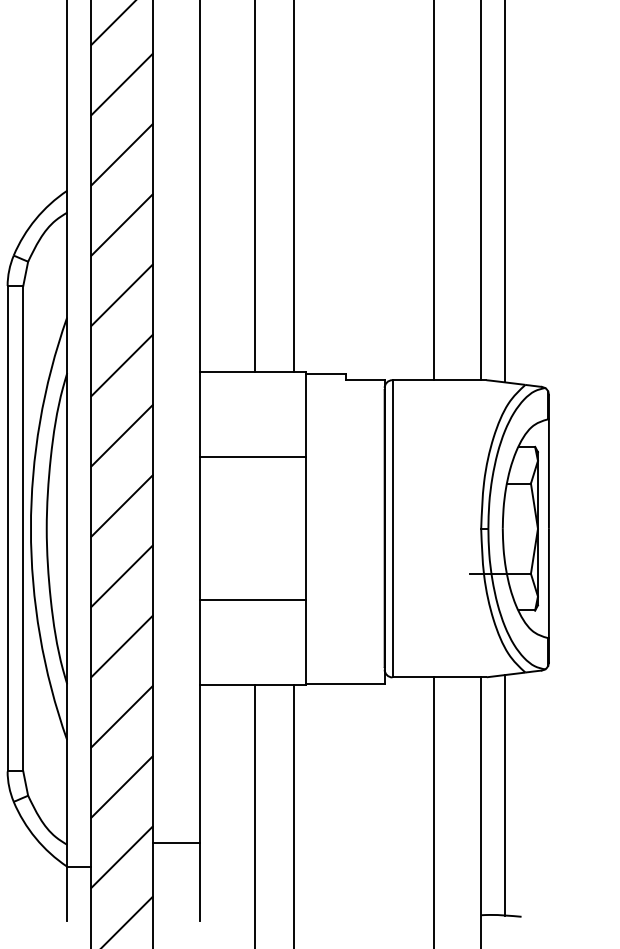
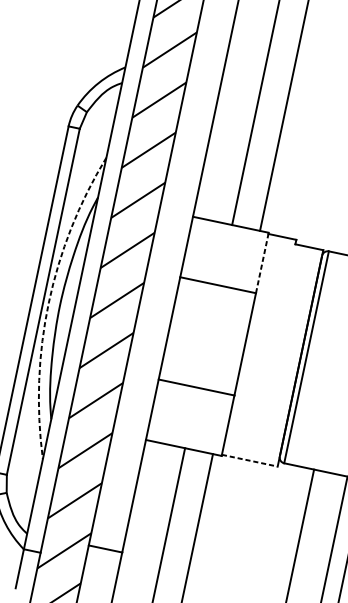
line: (306, 414) -> (262, 262), solid -> dashed
arc: (30, 528) -> (48, 302), solid -> dashed
line: (346, 683) -> (250, 460), solid -> dashed

